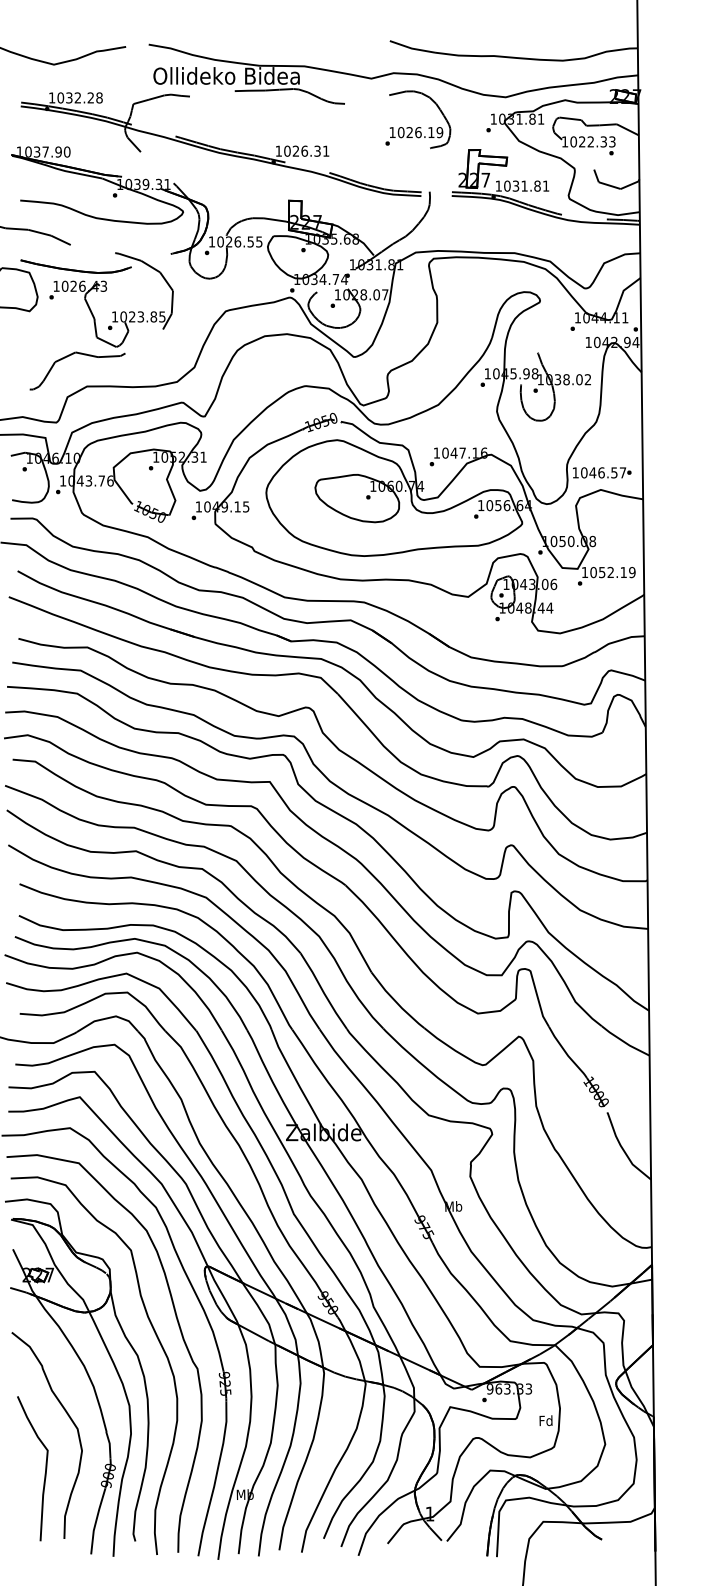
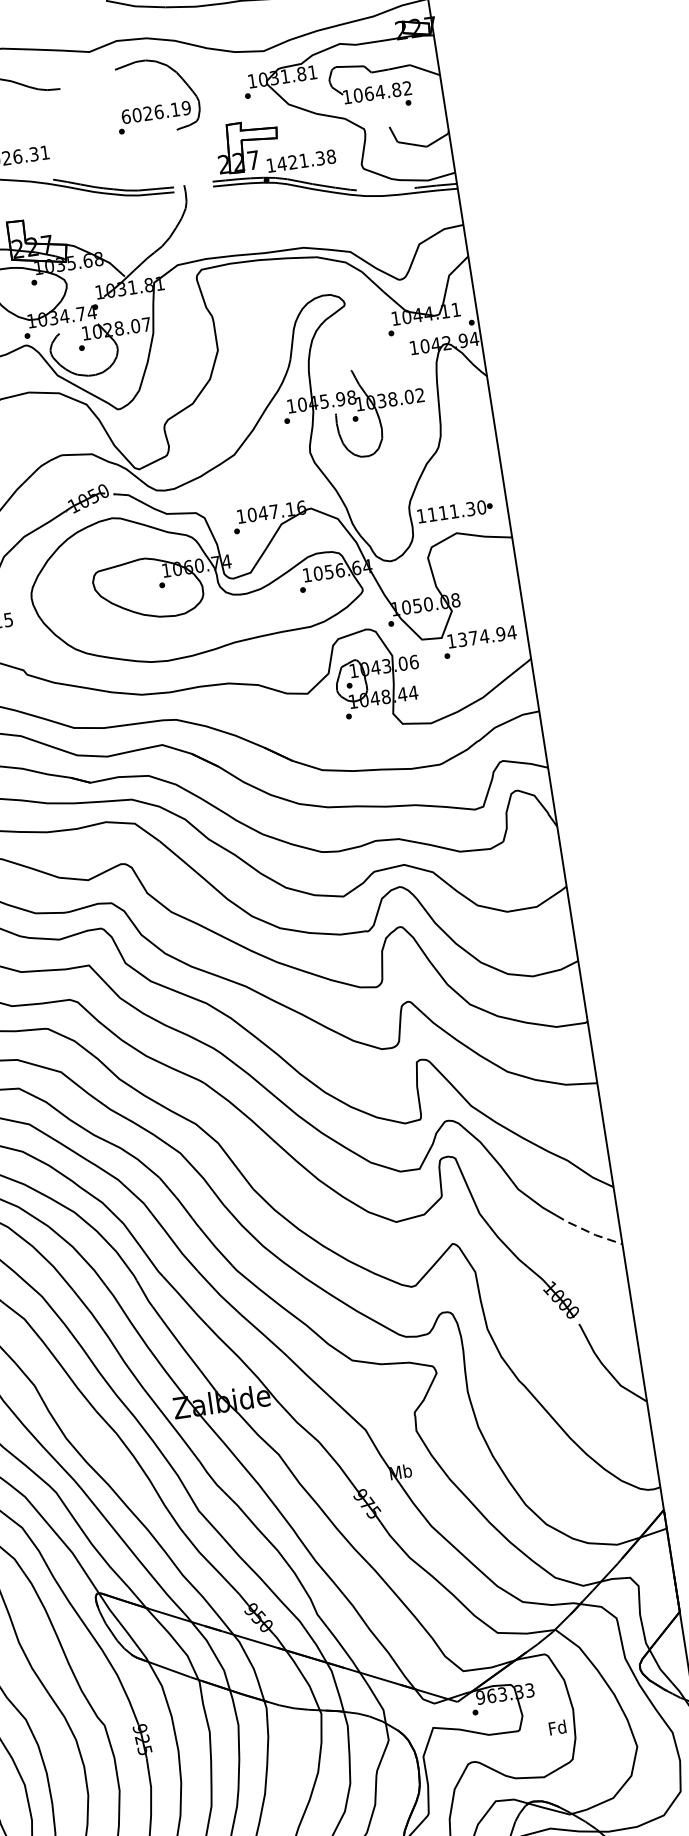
text: (392, 132) -> (126, 116), 1026.19 -> 6026.19
text: (597, 141) -> (388, 90), 1022.33 -> 1064.82
text: (526, 185) -> (306, 159), 1031.81 -> 1421.38
text: (603, 472) -> (456, 510), 1046.57 -> 1111.30
text: (612, 572) -> (486, 636), 1052.19 -> 1374.94
line: (624, 1042) -> (588, 1231), solid -> dashed

